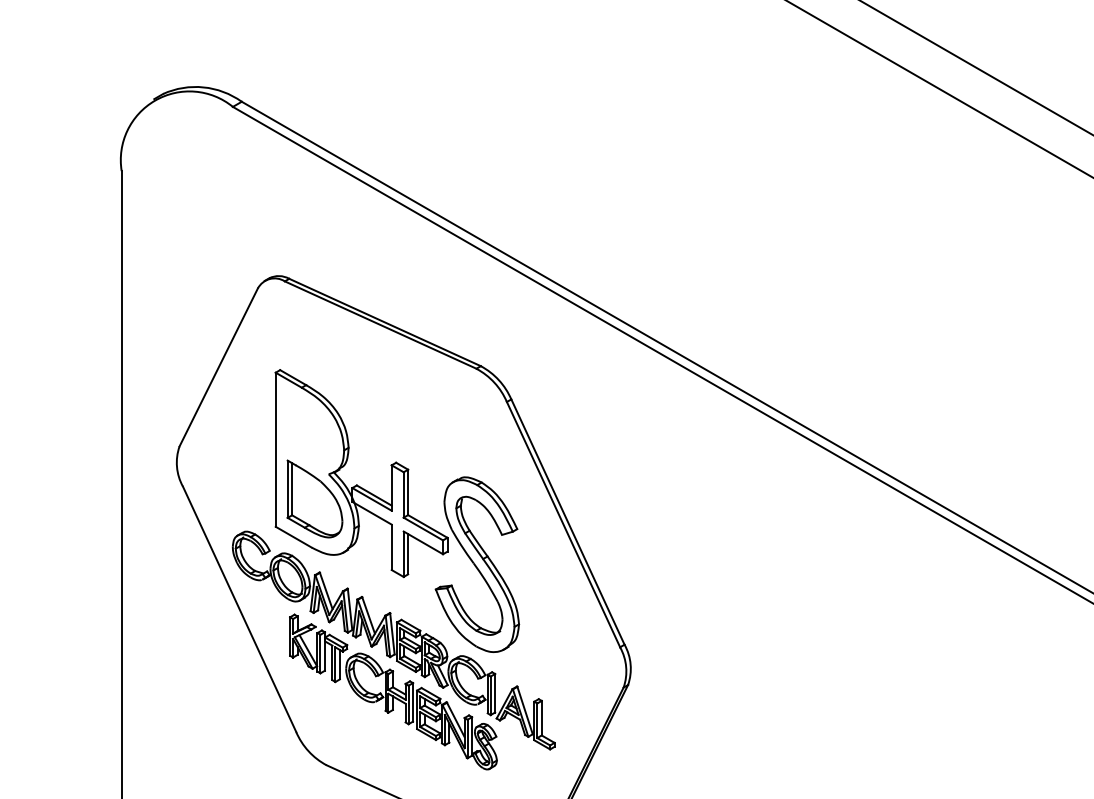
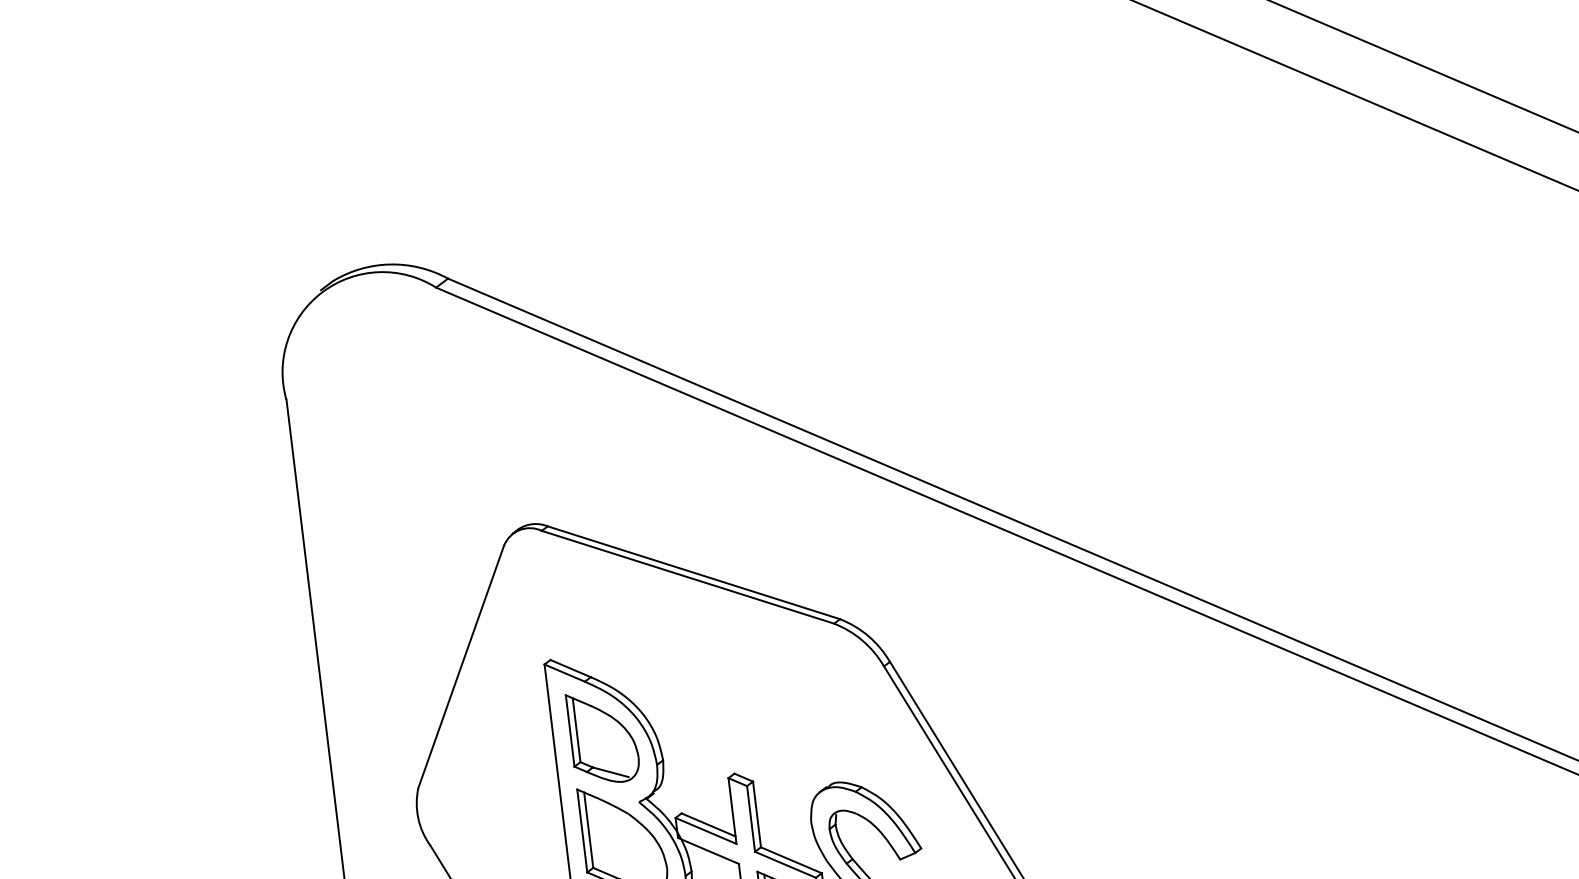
part: (309, 426) -> (602, 736), added

